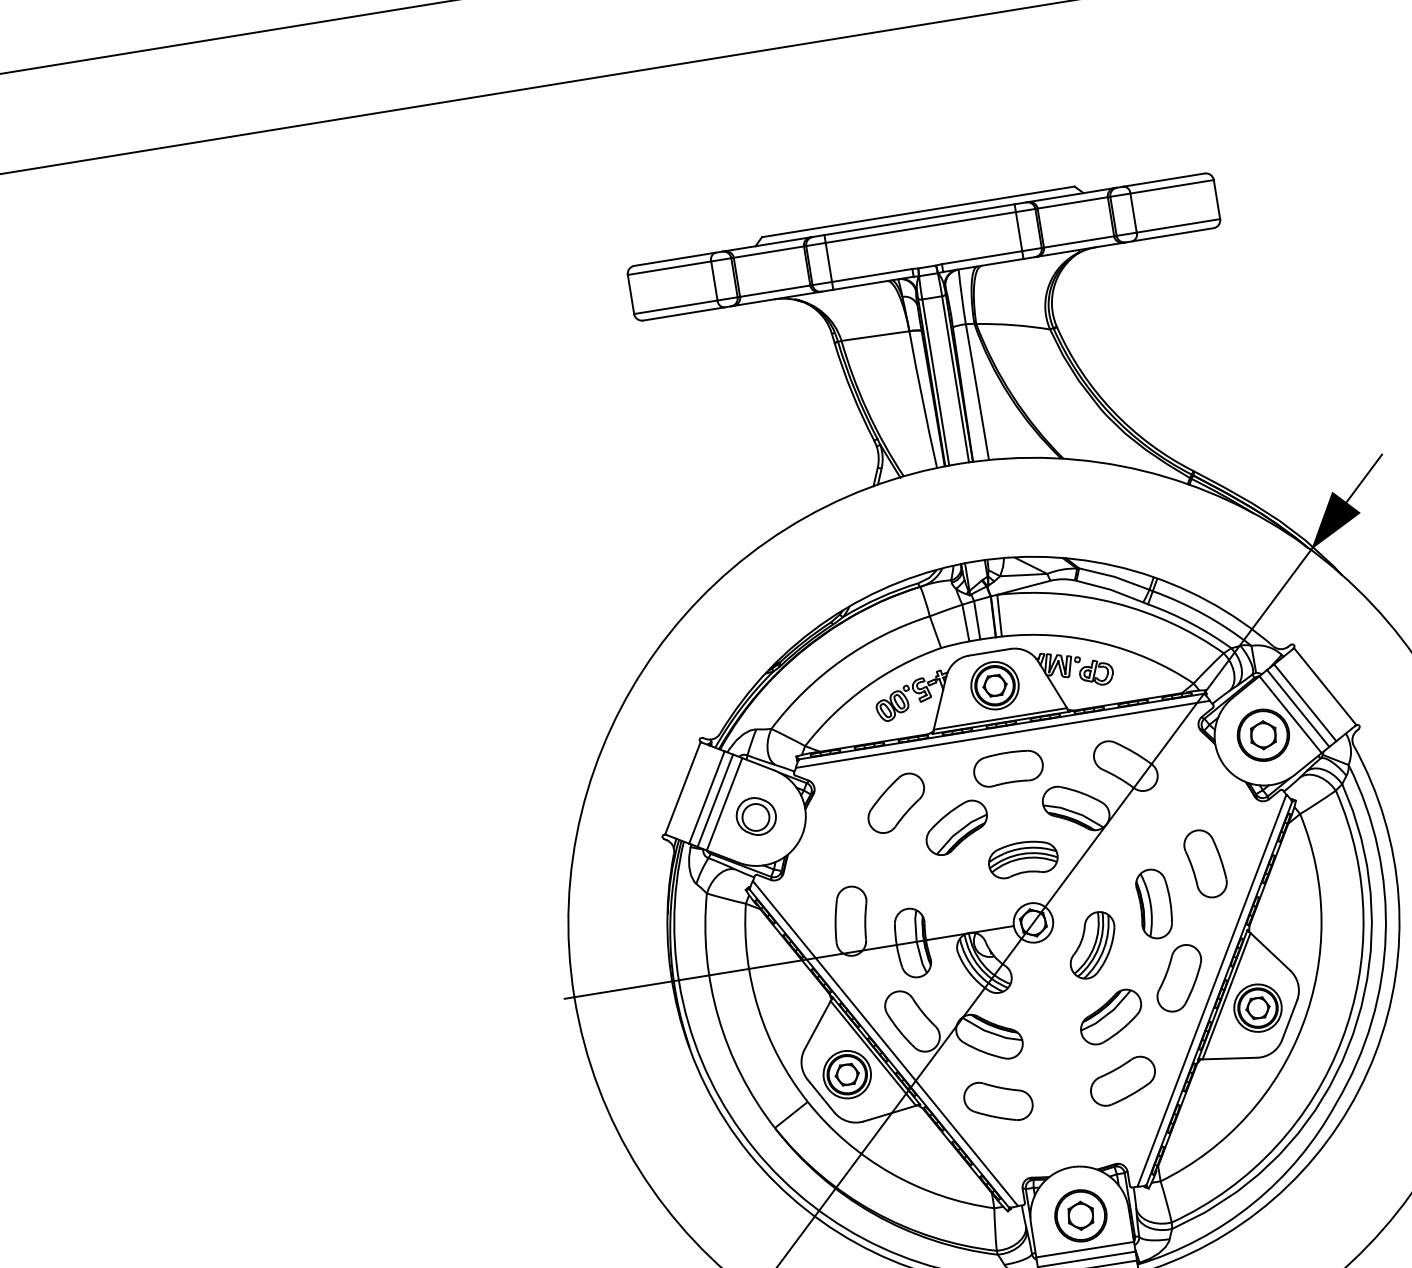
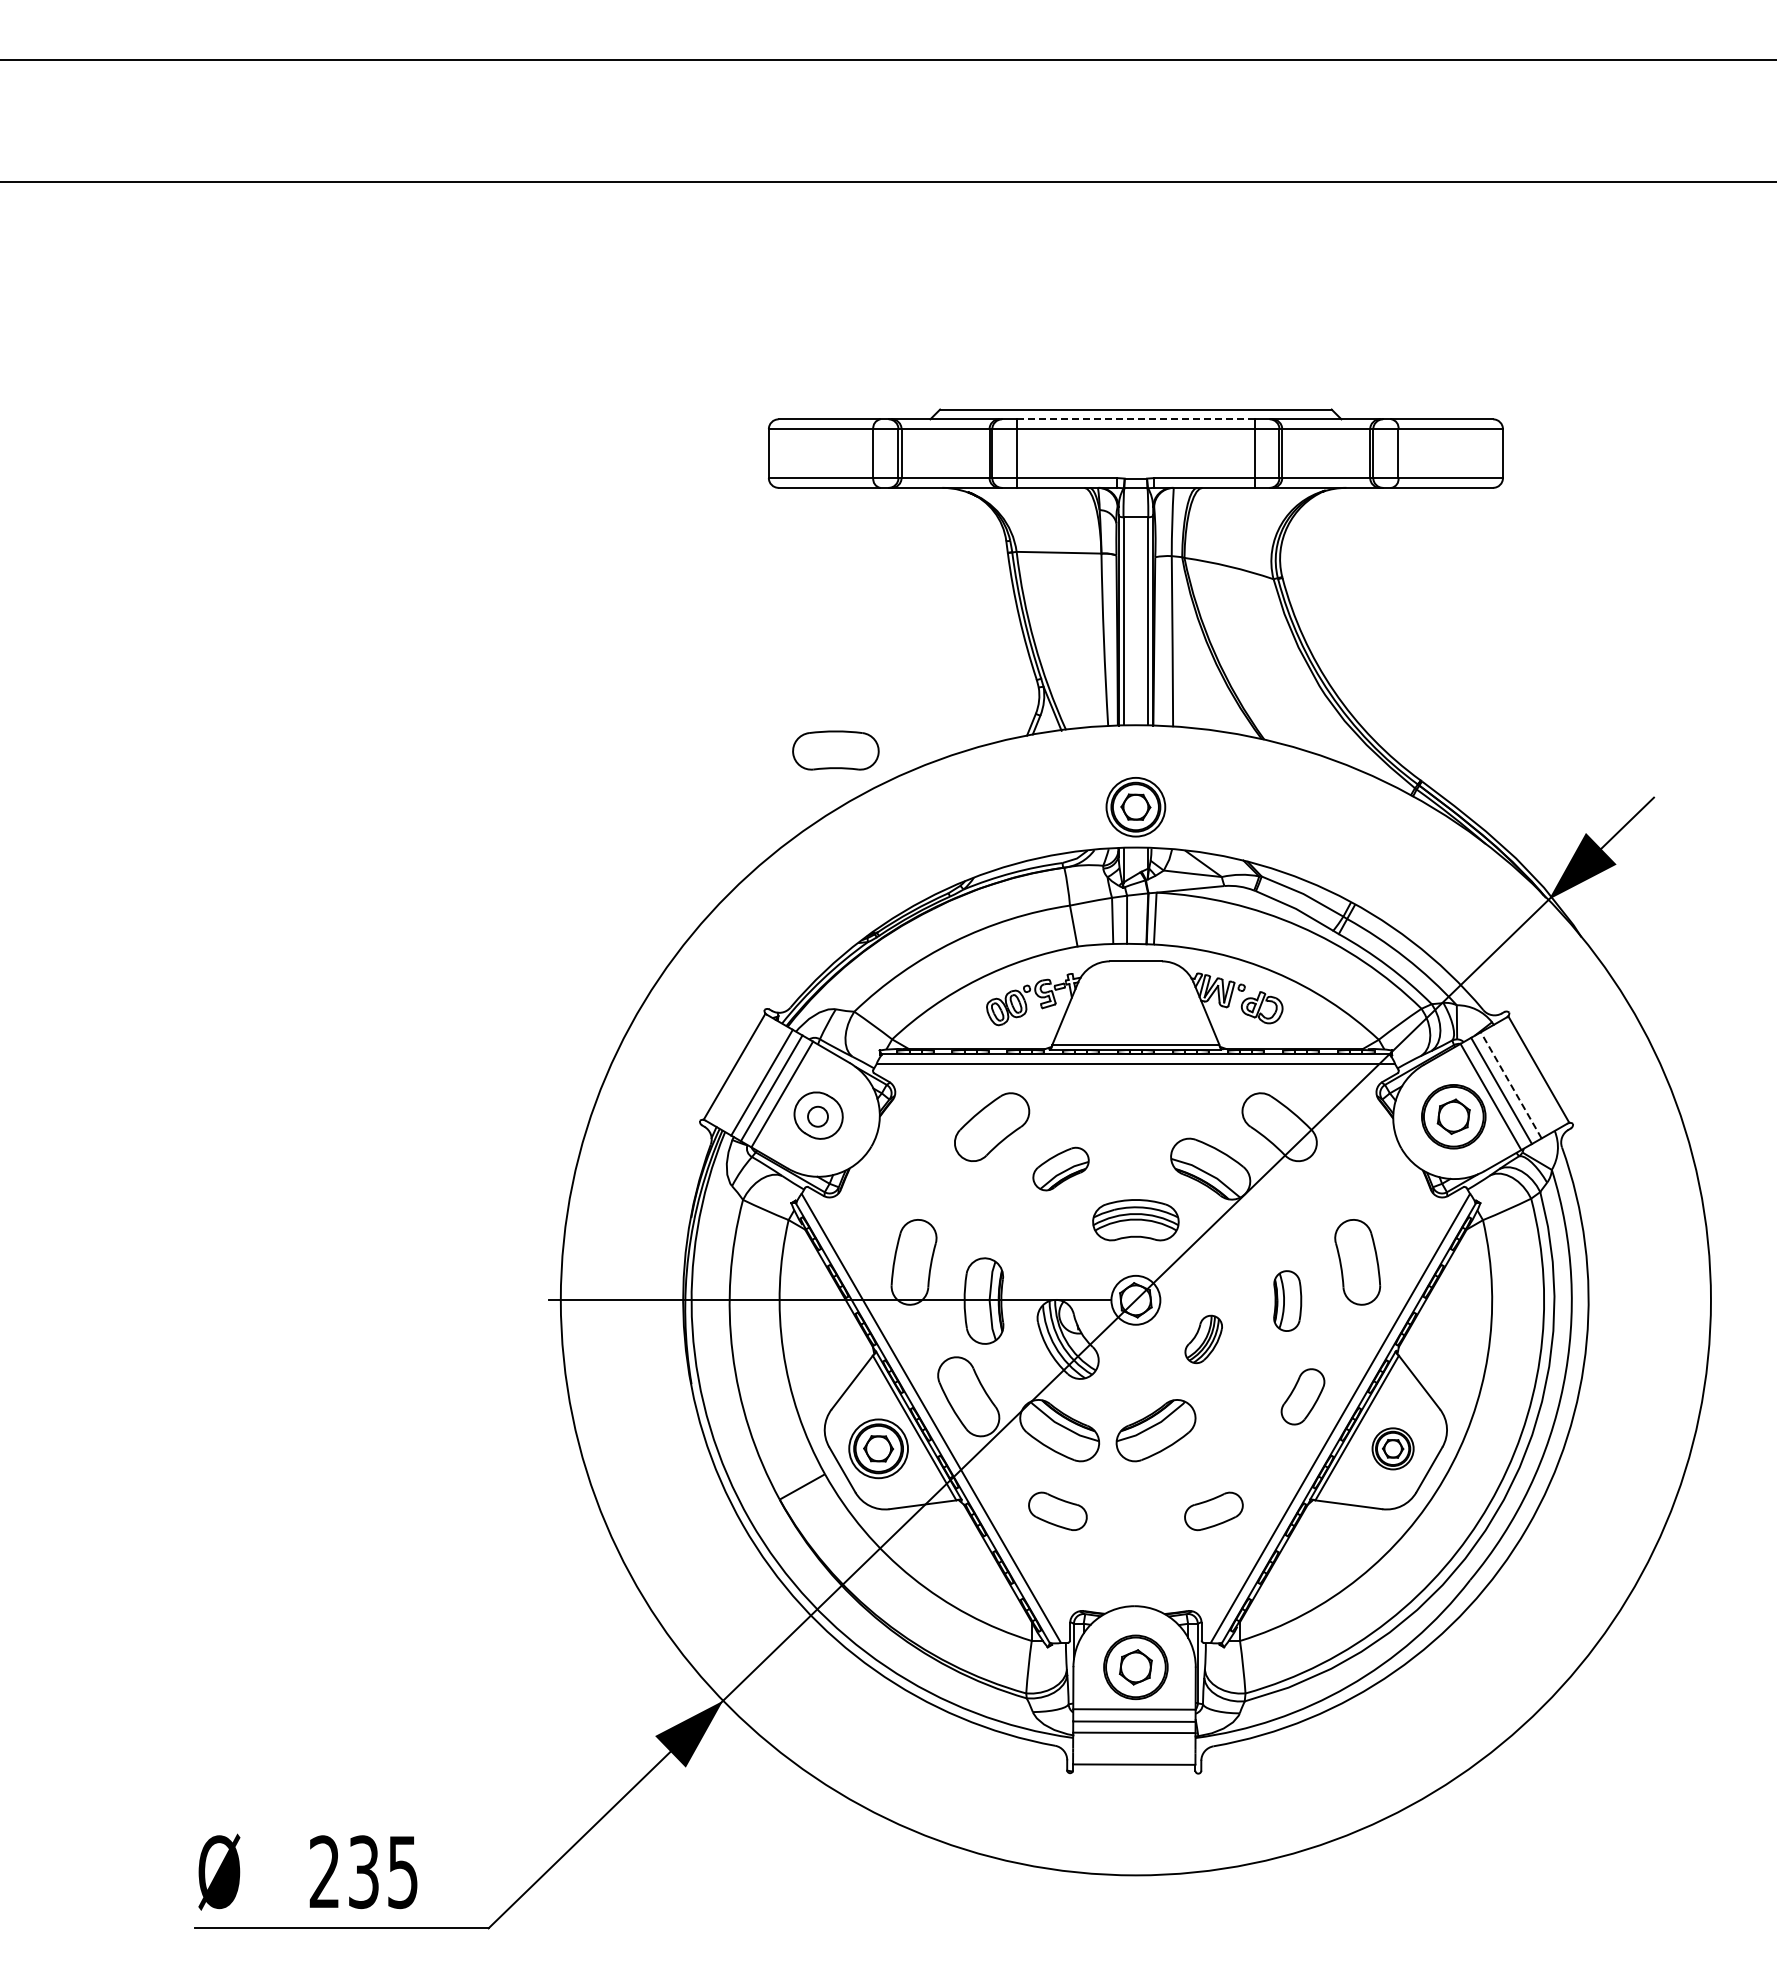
line: (920, 219) -> (1136, 419), solid -> dashed
part: (994, 686) -> (1135, 807), moved
line: (1305, 702) -> (1511, 1084), solid -> dashed
part: (1008, 768) -> (835, 750), moved
circle: (755, 817) -> (817, 1116), size x0.6
part: (956, 827) -> (1060, 1168), size x0.7
part: (1154, 903) -> (1287, 1300), size x0.7
part: (1092, 945) -> (1203, 1339), size x0.6
part: (1178, 978) -> (1302, 1396), size x0.7
part: (1257, 1007) -> (1392, 1448), size x0.7
part: (1110, 1017) -> (1155, 1430), moved
part: (1122, 1081) -> (1213, 1511), size x0.7
part: (998, 1101) -> (1057, 1511), size x0.7

